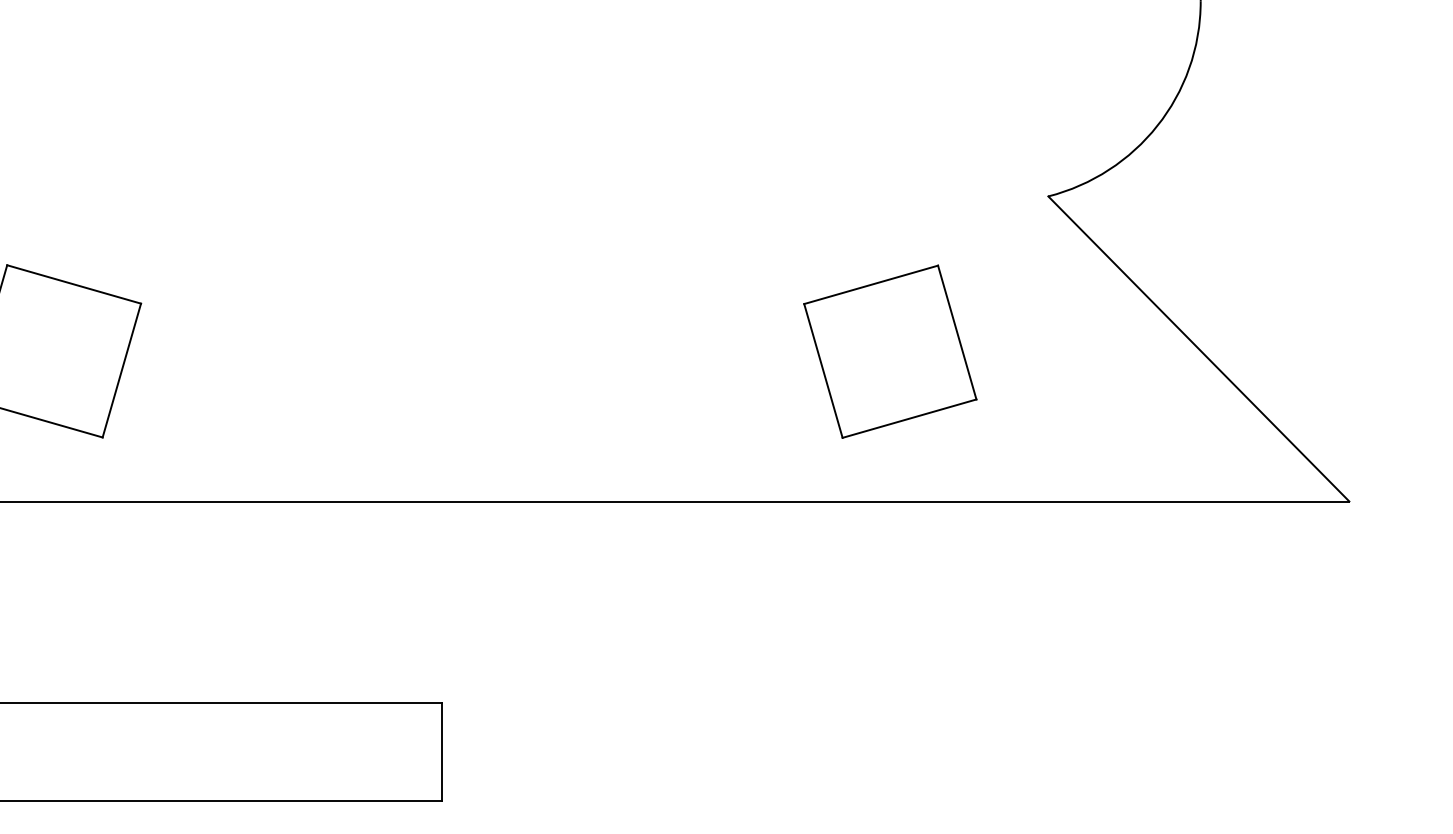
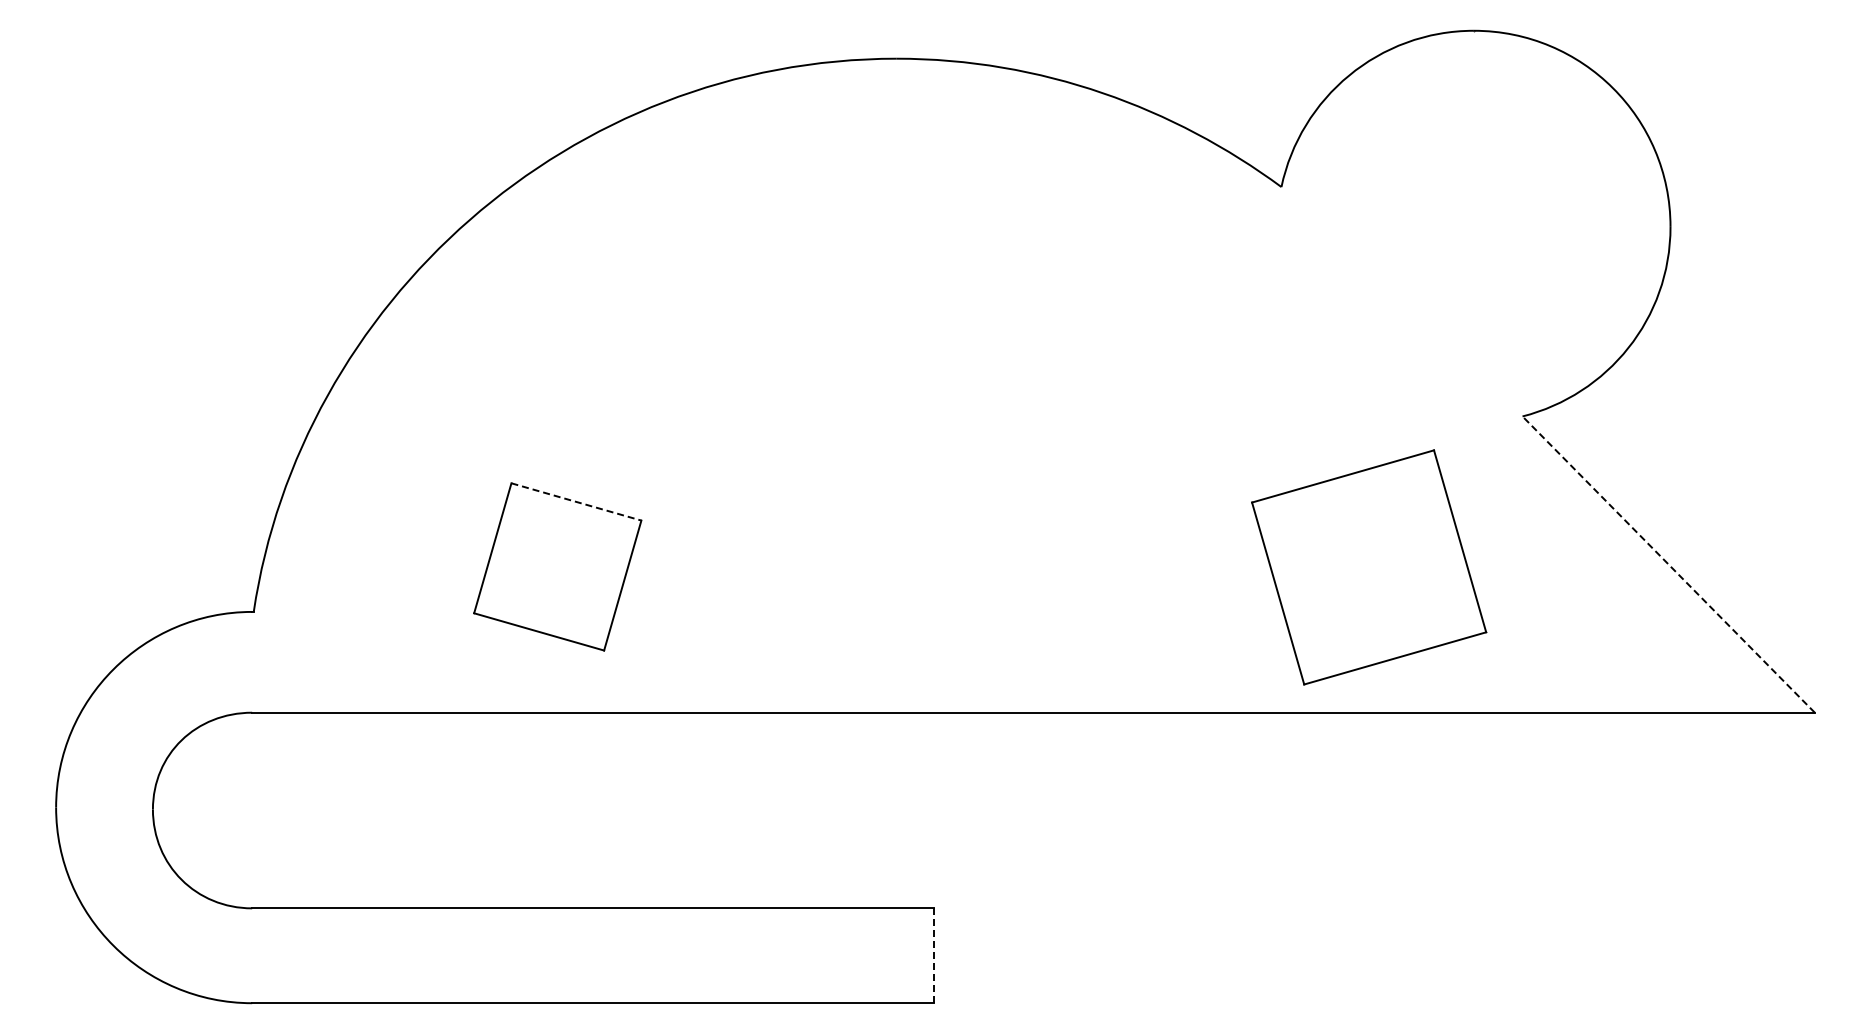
line: (74, 284) -> (576, 501), solid -> dashed
line: (1198, 348) -> (1668, 564), solid -> dashed
part: (889, 350) -> (1368, 566), size x1.4
line: (441, 751) -> (933, 955), solid -> dashed

